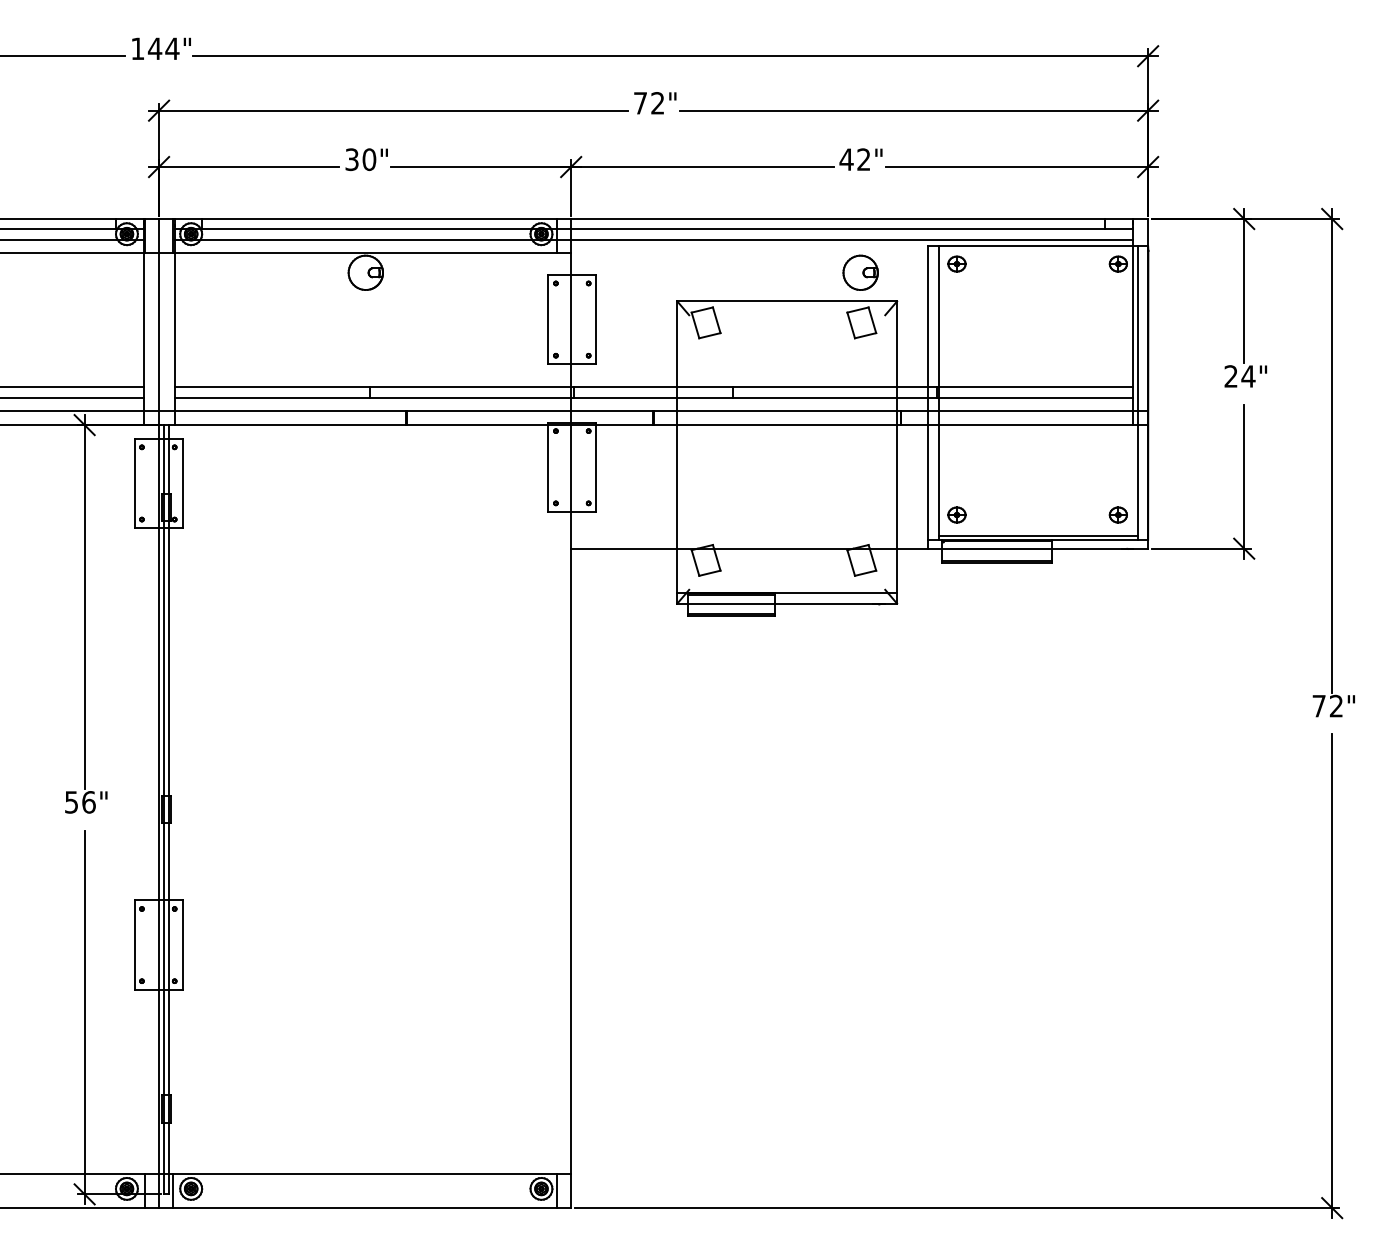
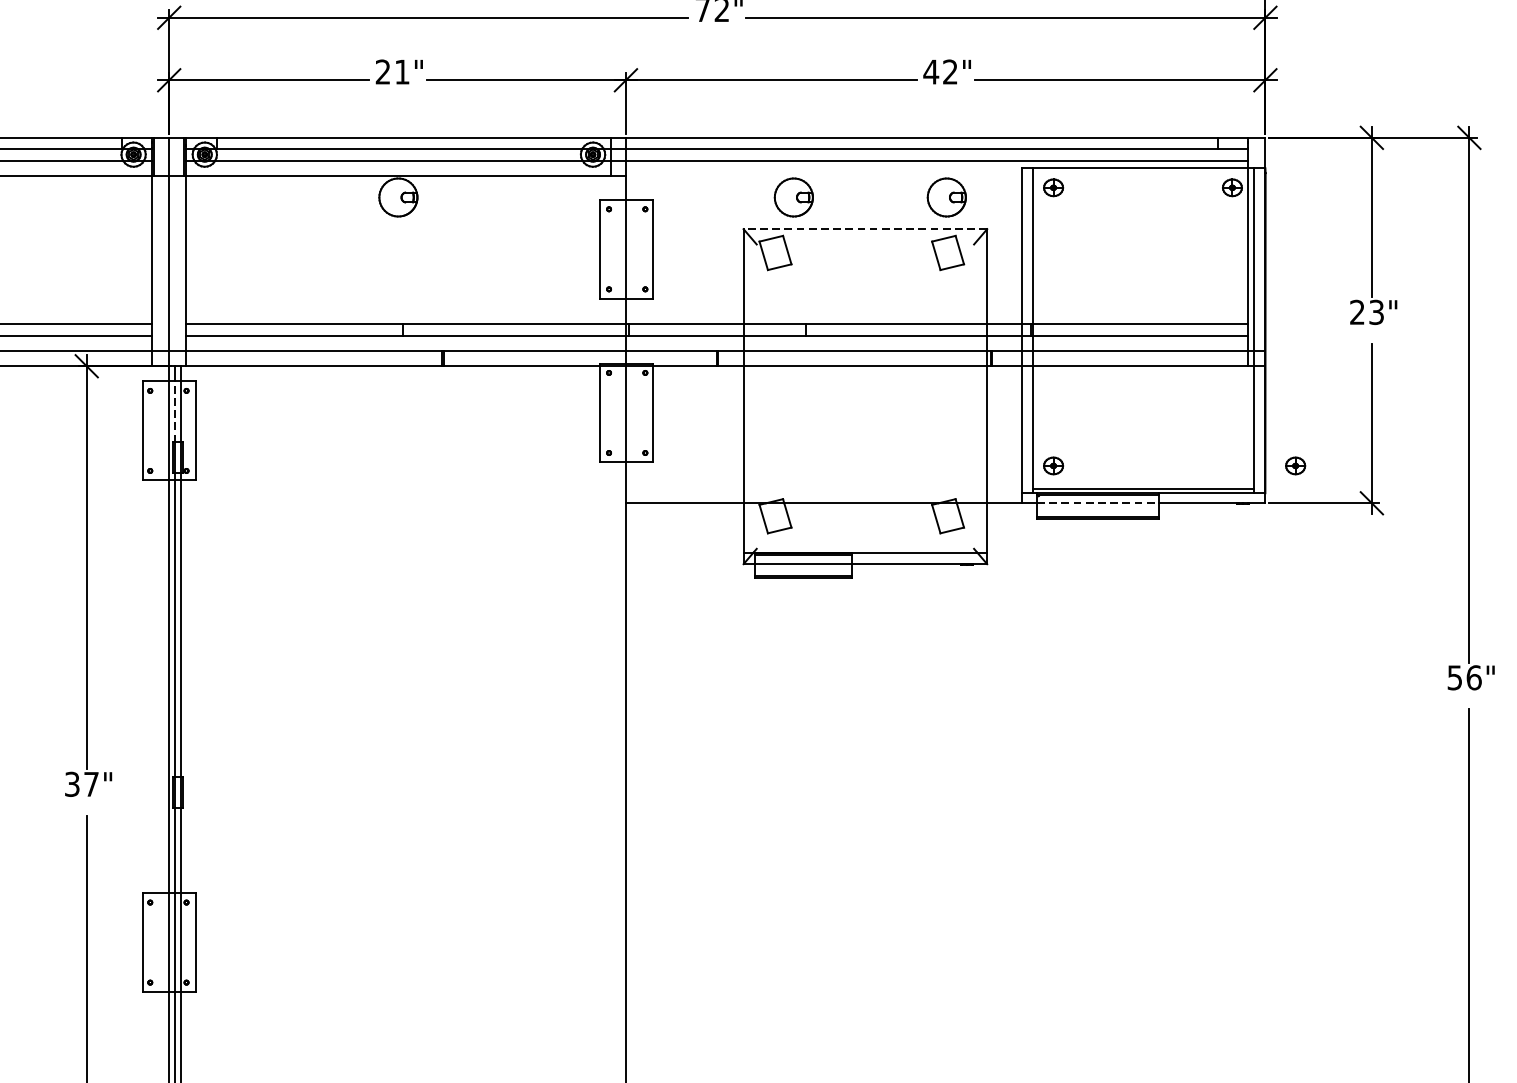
text: (360, 159) -> (392, 71), 30" -> 21"
part: (722, 272) -> (793, 197), added
line: (787, 301) -> (865, 229), solid -> dashed
text: (1248, 376) -> (1376, 312), 24" -> 23"
line: (164, 465) -> (175, 411), solid -> dashed
part: (1117, 514) -> (1294, 465), moved
line: (997, 548) -> (1098, 503), solid -> dashed
text: (1327, 705) -> (1464, 677), 72" -> 56"
text: (80, 802) -> (82, 784), 56" -> 37"

